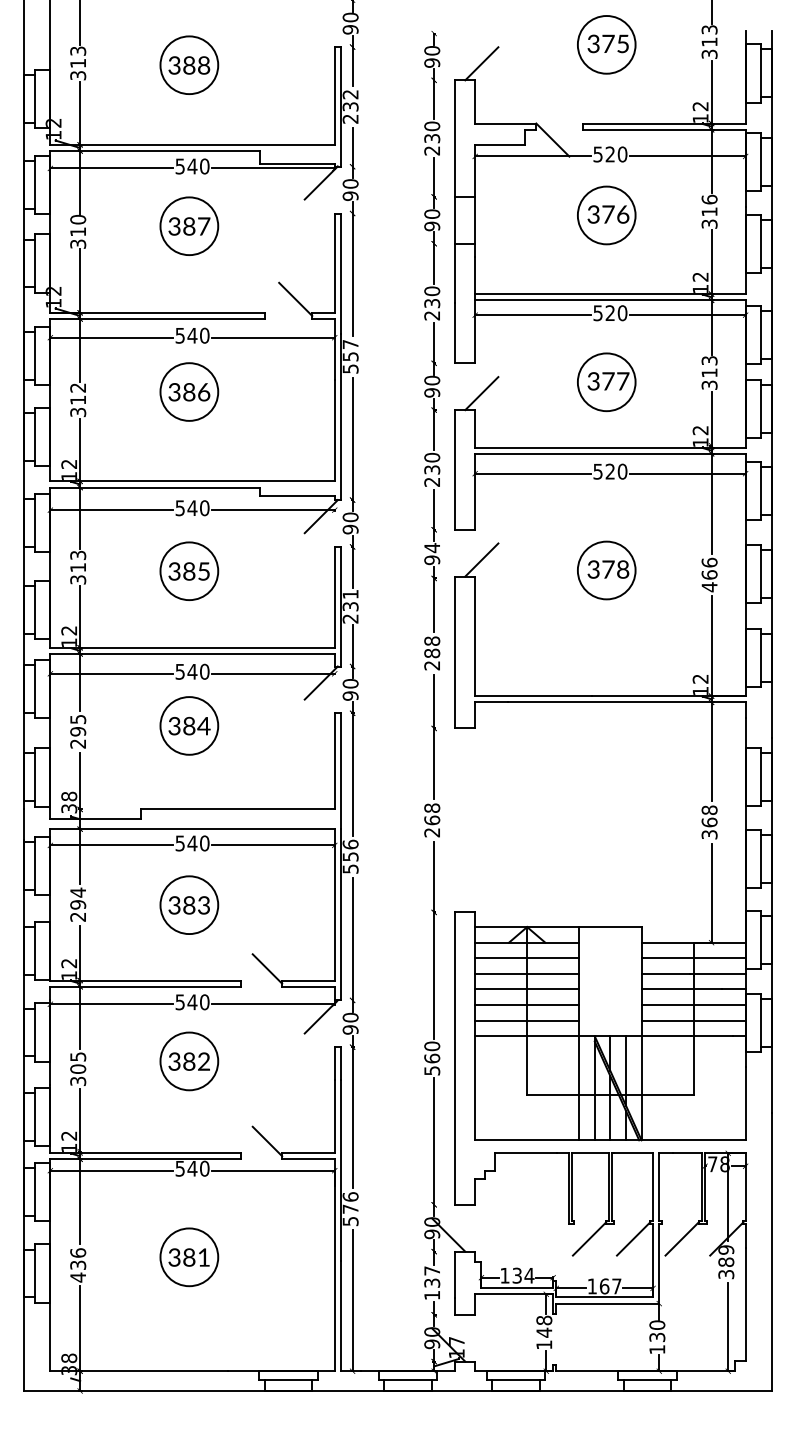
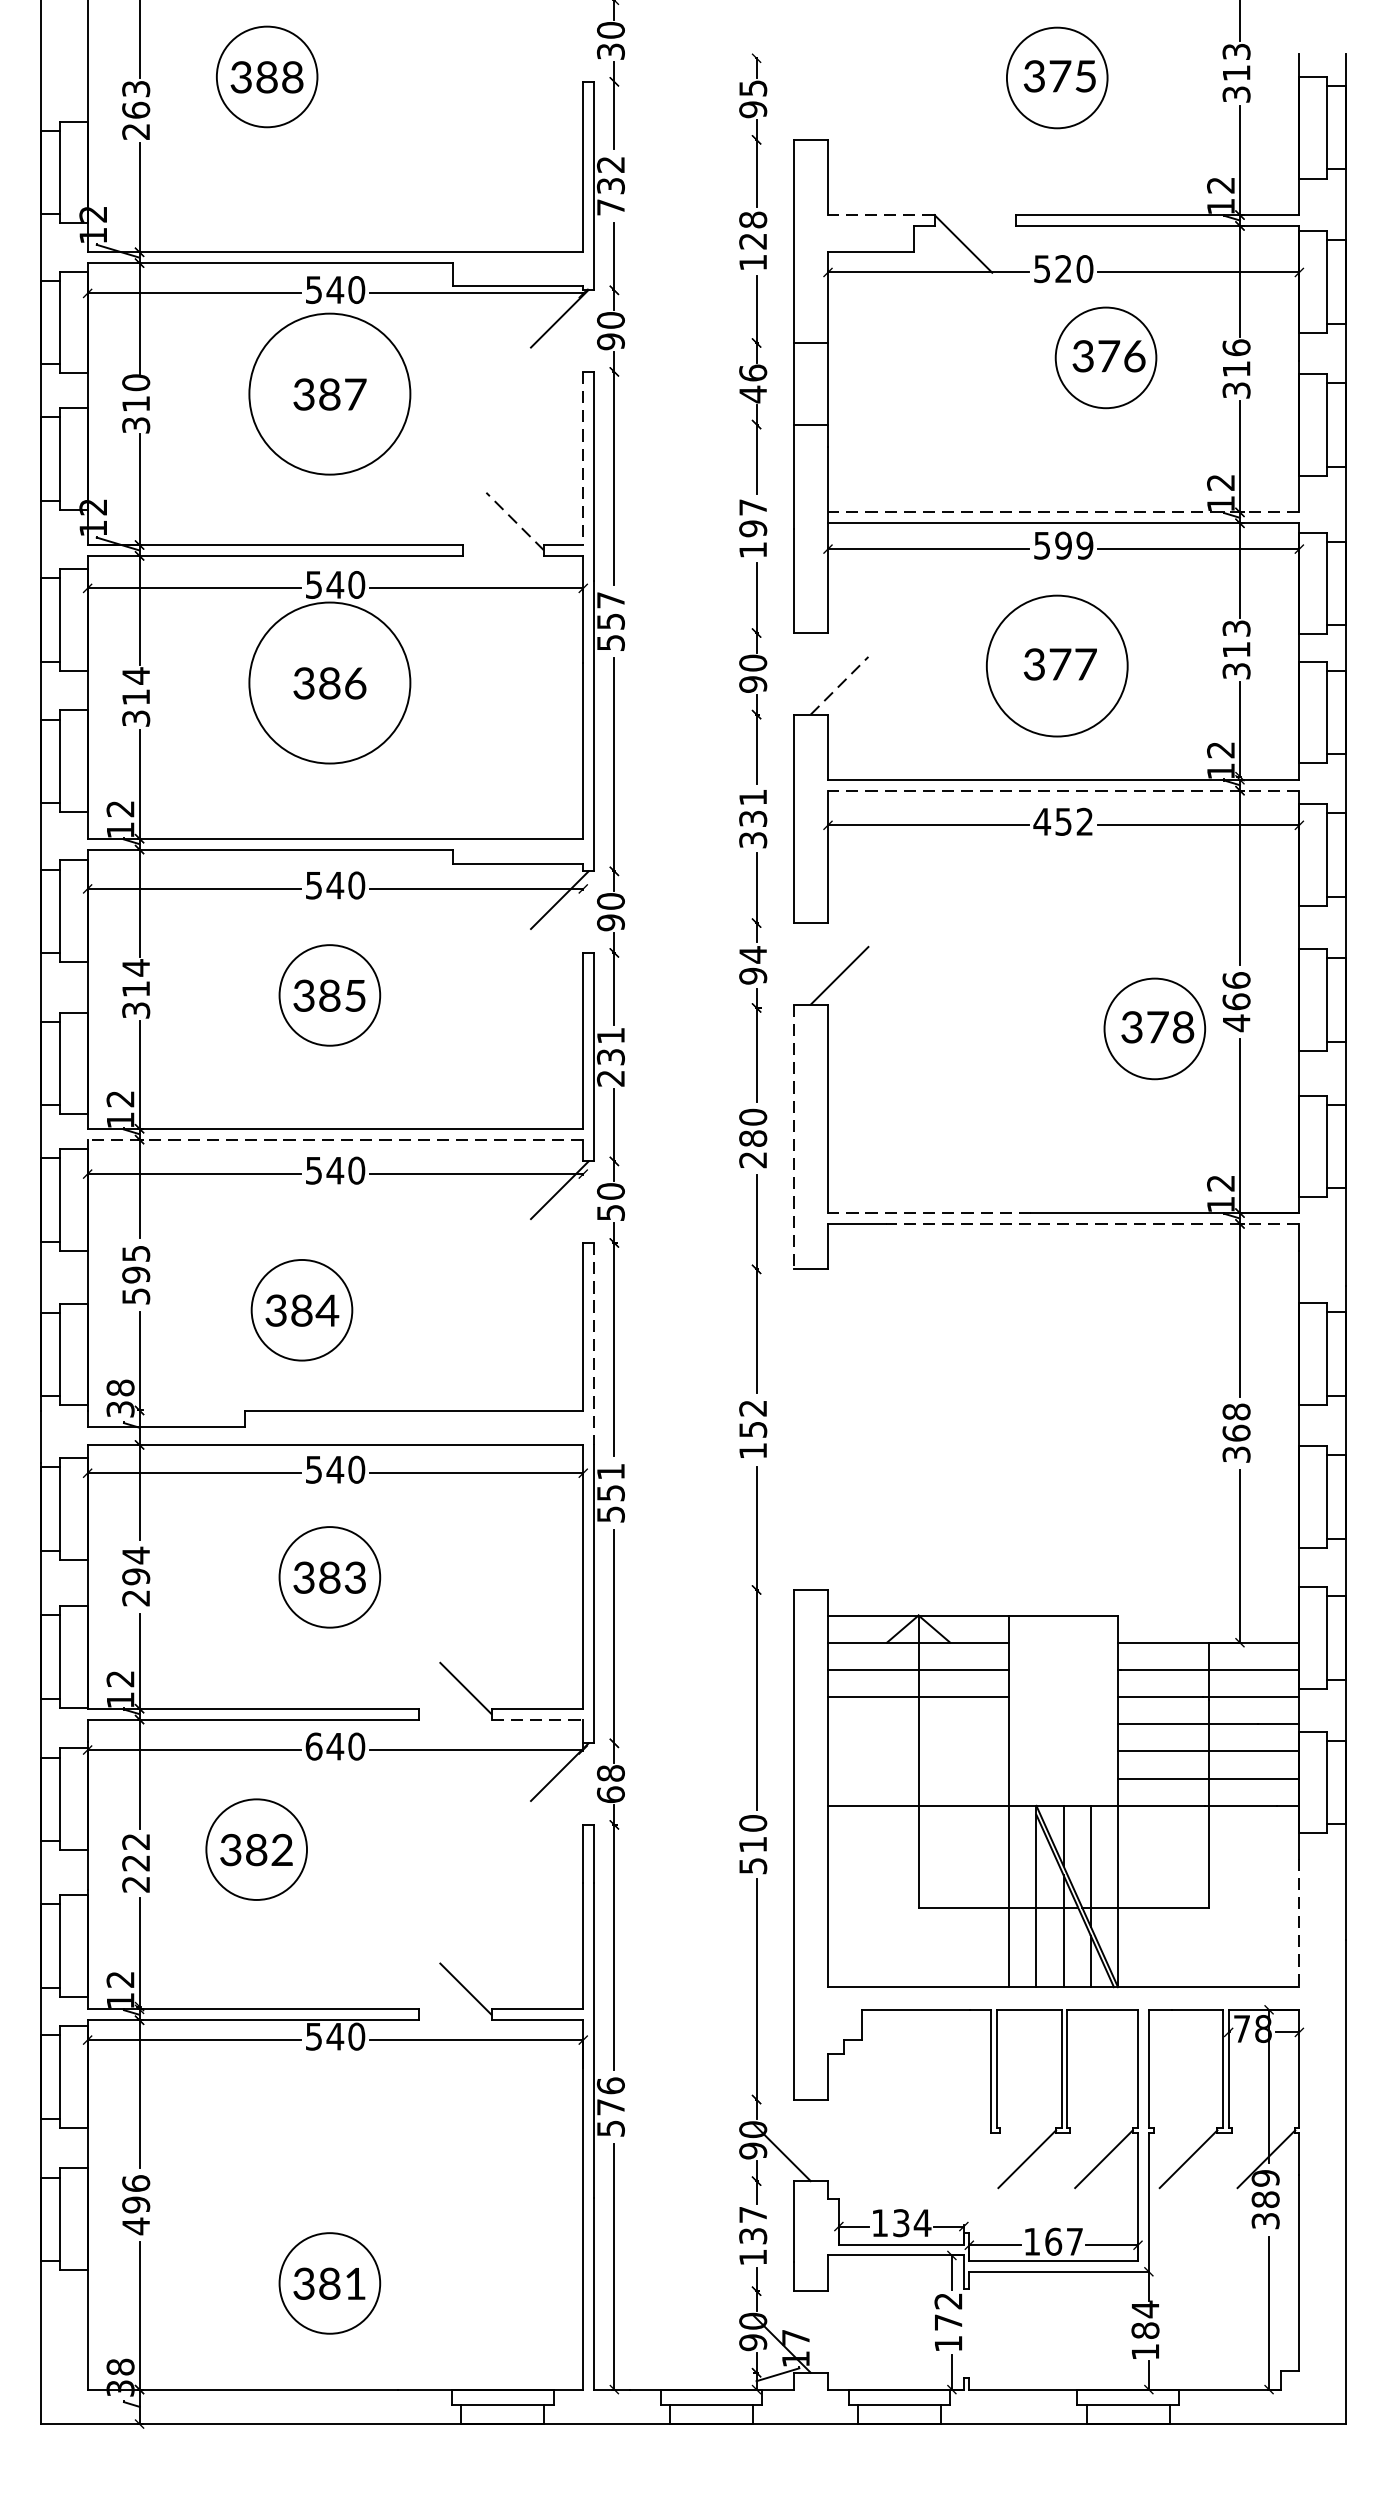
text: (350, 29) -> (610, 51), 90 -> 30
text: (432, 50) -> (753, 87), 90 -> 95
line: (481, 63) -> (839, 110), removed
part: (189, 64) -> (267, 75), moved
text: (78, 69) -> (136, 120), 313 -> 263
text: (350, 118) -> (610, 206), 232 -> 732
line: (505, 123) -> (880, 215), solid -> dashed
text: (432, 138) -> (753, 241), 230 -> 128
part: (606, 215) -> (1105, 357), moved
text: (432, 220) -> (753, 384), 90 -> 46
circle: (189, 226) -> (330, 394), size x1.6
line: (334, 263) -> (582, 459), solid -> dashed
line: (609, 294) -> (1062, 513), solid -> dashed
line: (295, 299) -> (514, 521), solid -> dashed
text: (432, 303) -> (753, 528), 230 -> 197
text: (616, 313) -> (1074, 546), 520 -> 599
circle: (606, 382) -> (1056, 666), size x1.4
text: (77, 388) -> (134, 676), 312 -> 314
circle: (189, 391) -> (330, 682), size x1.6
line: (482, 393) -> (840, 685), solid -> dashed
line: (609, 453) -> (1062, 790), solid -> dashed
text: (432, 469) -> (753, 818), 230 -> 331
text: (610, 471) -> (1063, 821), 520 -> 452
text: (78, 555) -> (136, 967), 313 -> 314
part: (606, 570) -> (1154, 1028), moved
text: (431, 640) -> (751, 1116), 288 -> 280
line: (455, 652) -> (793, 1136), solid -> dashed
line: (192, 654) -> (335, 1140), solid -> dashed
text: (350, 695) -> (610, 1211), 90 -> 50
line: (532, 696) -> (927, 1213), solid -> dashed
line: (627, 702) -> (1093, 1224), solid -> dashed
part: (189, 725) -> (302, 1309), moved
text: (78, 743) -> (136, 1295), 295 -> 595
line: (340, 771) -> (593, 1344), solid -> dashed
text: (432, 820) -> (753, 1429), 268 -> 152
text: (350, 844) -> (610, 1471), 556 -> 551
line: (308, 986) -> (537, 1719), solid -> dashed
line: (527, 989) -> (919, 1724), removed
text: (180, 1002) -> (314, 1746), 540 -> 640
line: (527, 1005) -> (919, 1752), removed
line: (527, 1020) -> (919, 1778), removed
text: (350, 1023) -> (610, 1783), 90 -> 68
text: (432, 1058) -> (753, 1844), 560 -> 510
part: (189, 1061) -> (256, 1849), moved
text: (78, 1068) -> (136, 1861), 305 -> 222
line: (745, 1103) -> (1299, 1922), solid -> dashed
part: (189, 1257) -> (330, 2283), moved
text: (77, 1265) -> (134, 2205), 436 -> 496
text: (544, 1326) -> (948, 2311), 148 -> 172
text: (657, 1331) -> (1145, 2320), 130 -> 184

